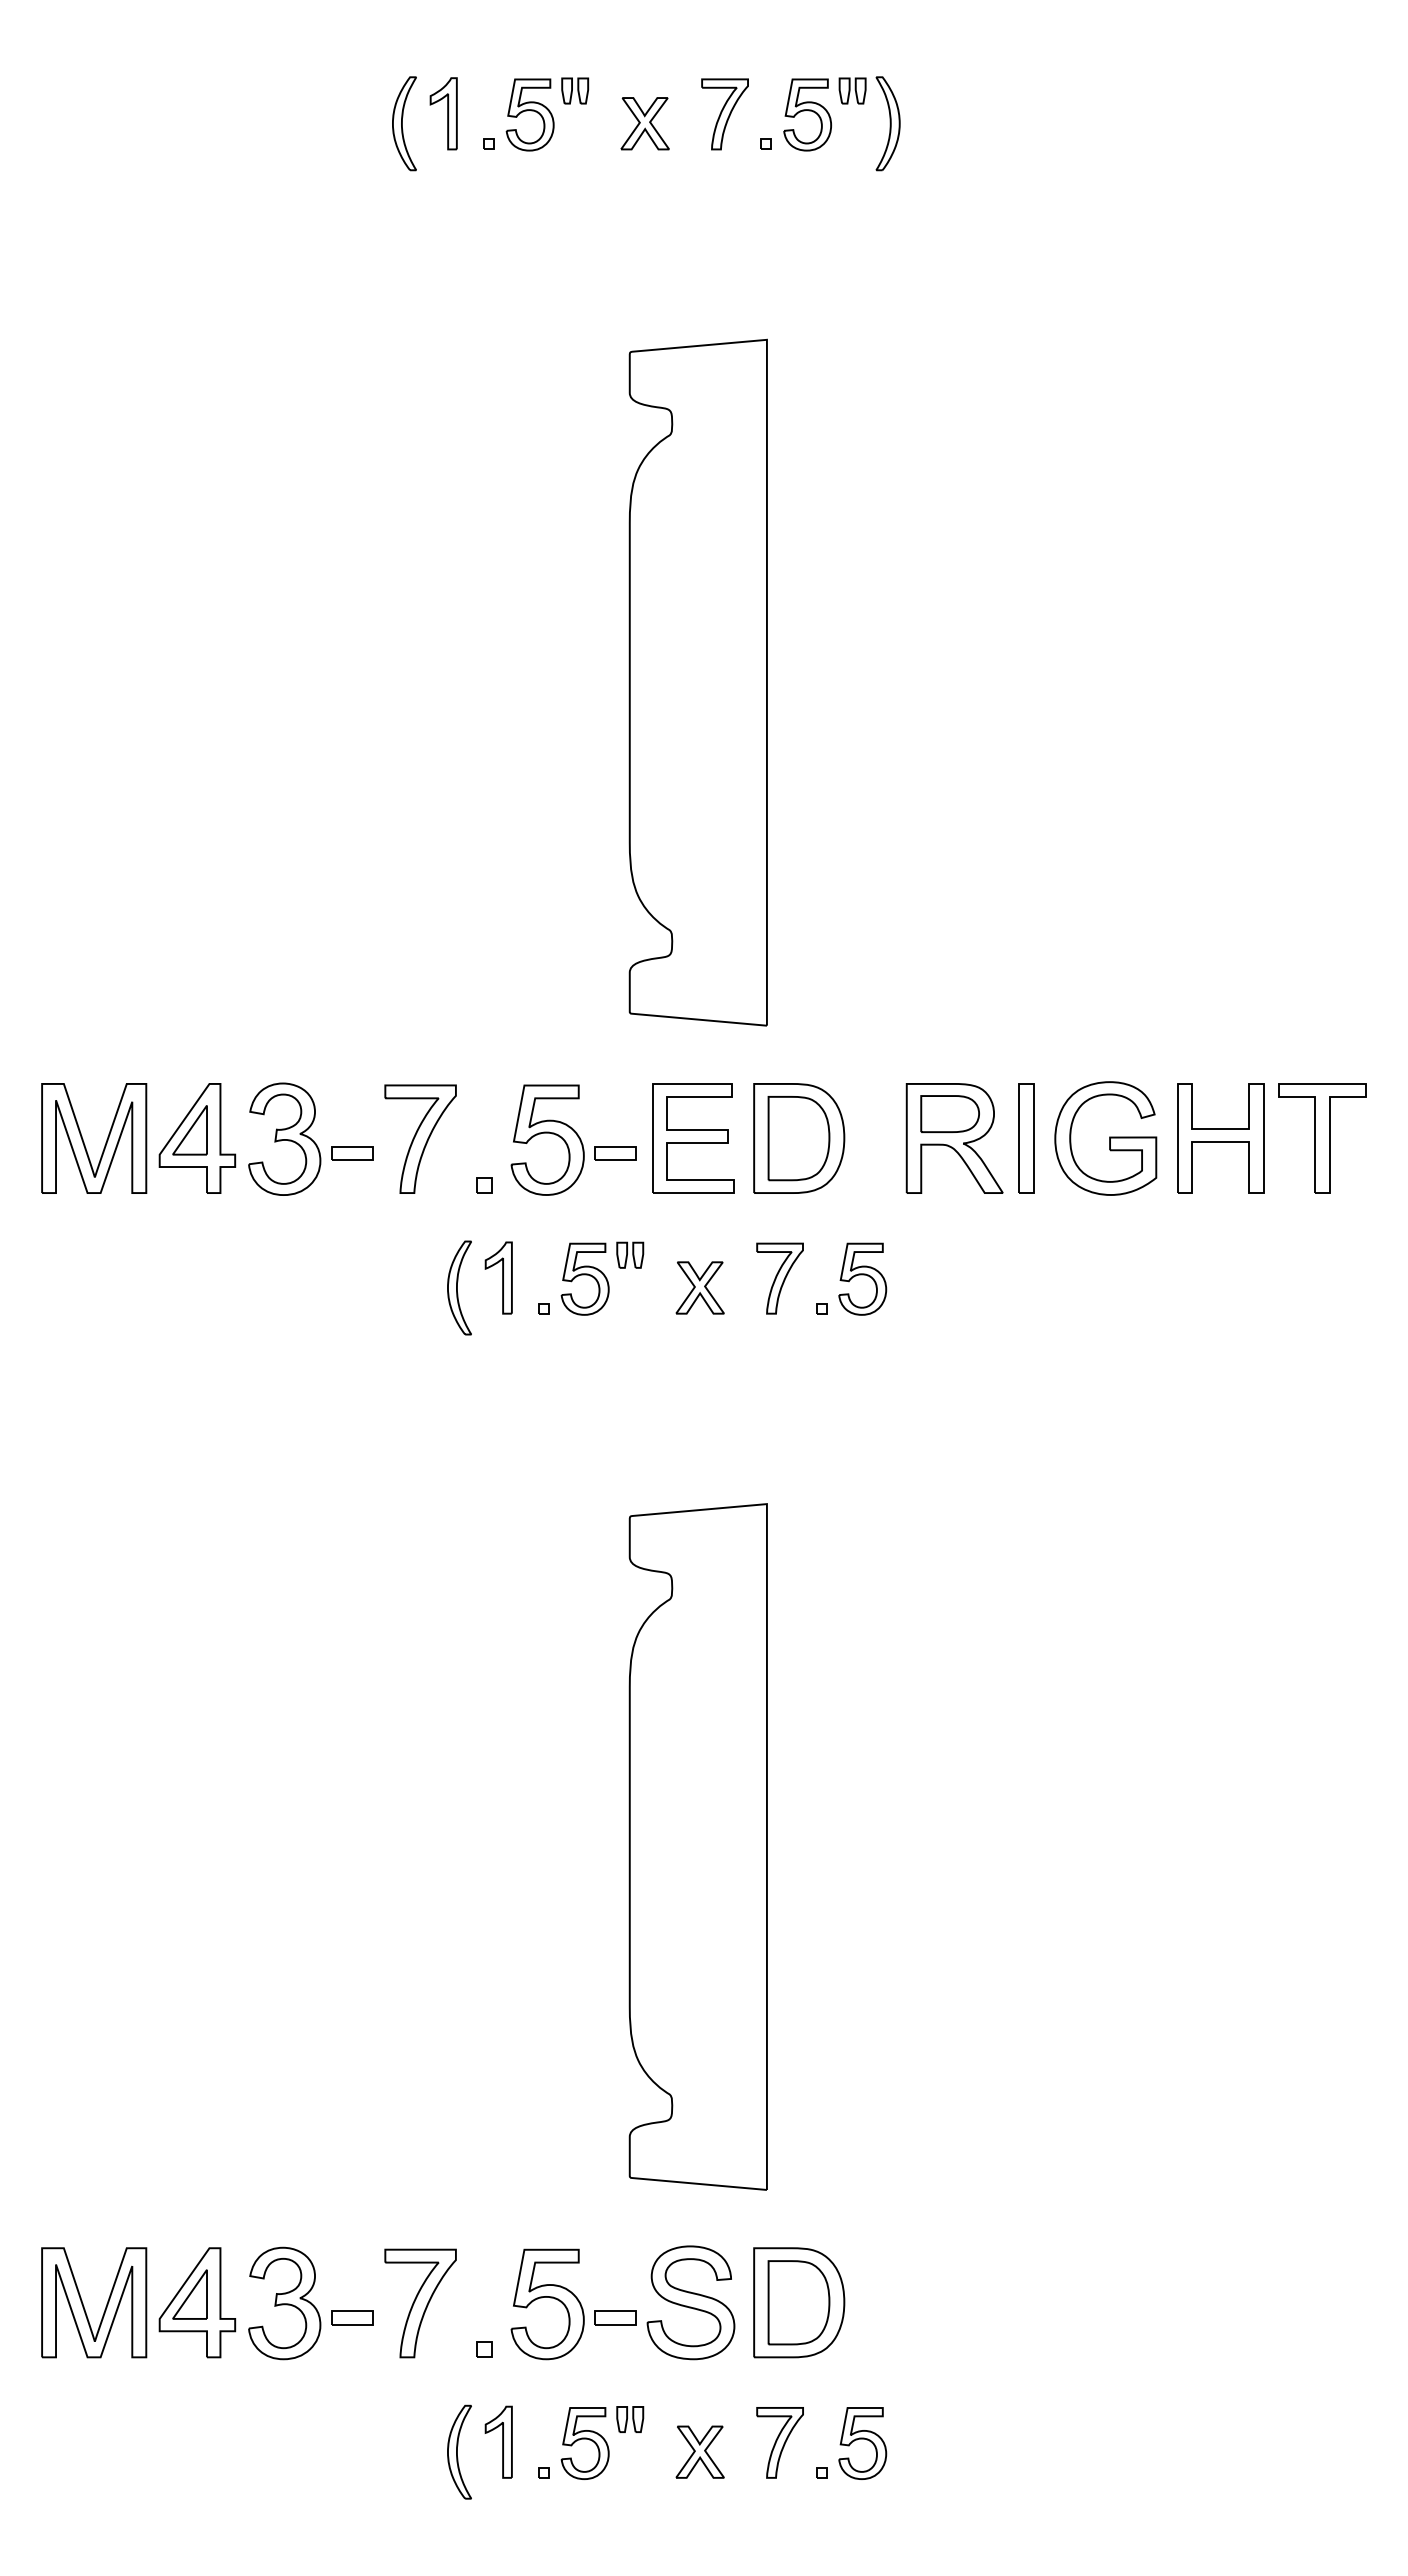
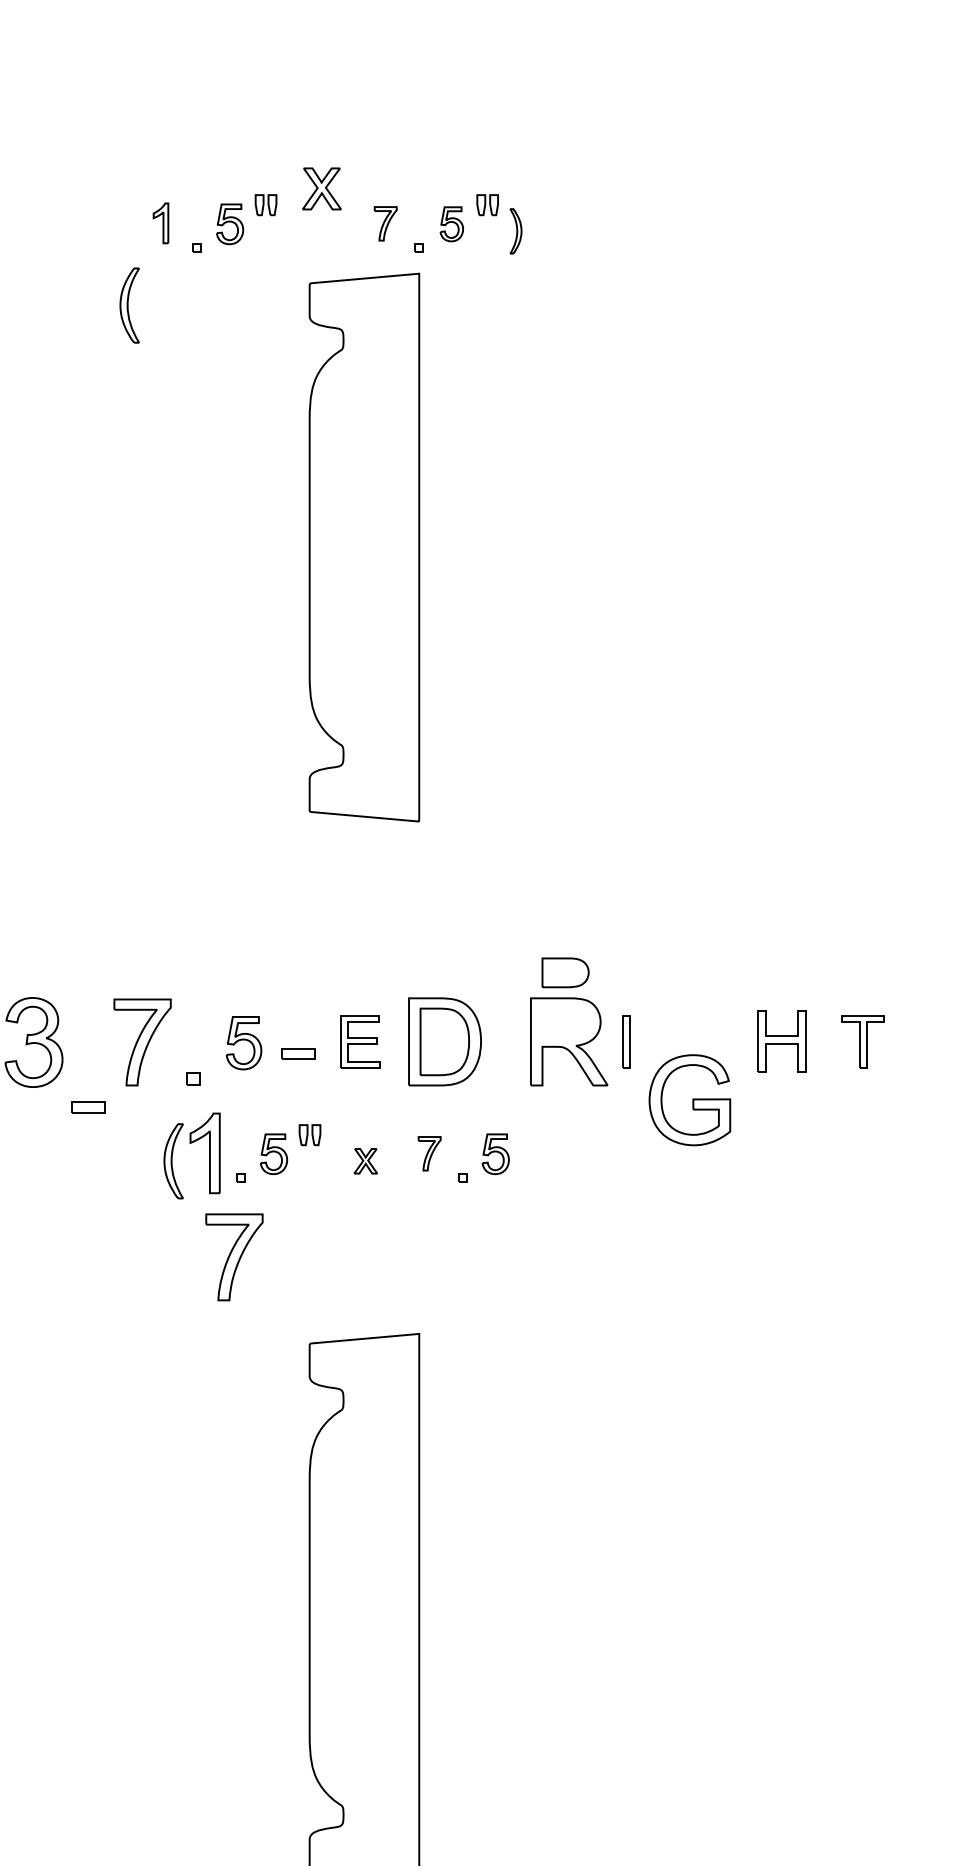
part: (443, 113) -> (160, 223), size x0.7
part: (529, 114) -> (229, 223), size x0.7
part: (724, 114) -> (385, 223), size x0.6
part: (807, 114) -> (451, 223), size x0.6
part: (404, 123) -> (129, 305), moved
part: (644, 123) -> (321, 188), moved
part: (887, 123) -> (515, 231), size x0.6
part: (697, 682) -> (363, 547), moved
part: (949, 1114) -> (565, 973), moved
part: (693, 1138) -> (360, 1041), size x0.6
part: (1026, 1138) -> (626, 1041), size x0.6
part: (1105, 1138) -> (689, 1100), moved
part: (1220, 1138) -> (781, 1041), size x0.7
part: (1322, 1138) -> (863, 1041), size x0.6
part: (547, 1139) -> (243, 1042), size x0.6
part: (352, 1153) -> (88, 1107), moved
part: (498, 1277) -> (204, 1152), size x1.4
part: (584, 1278) -> (273, 1153), size x0.7
part: (779, 1278) -> (429, 1153), size x0.6
part: (862, 1278) -> (495, 1153), size x0.7
part: (699, 1287) -> (365, 1160), size x0.6
part: (535, 1407) -> (234, 1256), added

